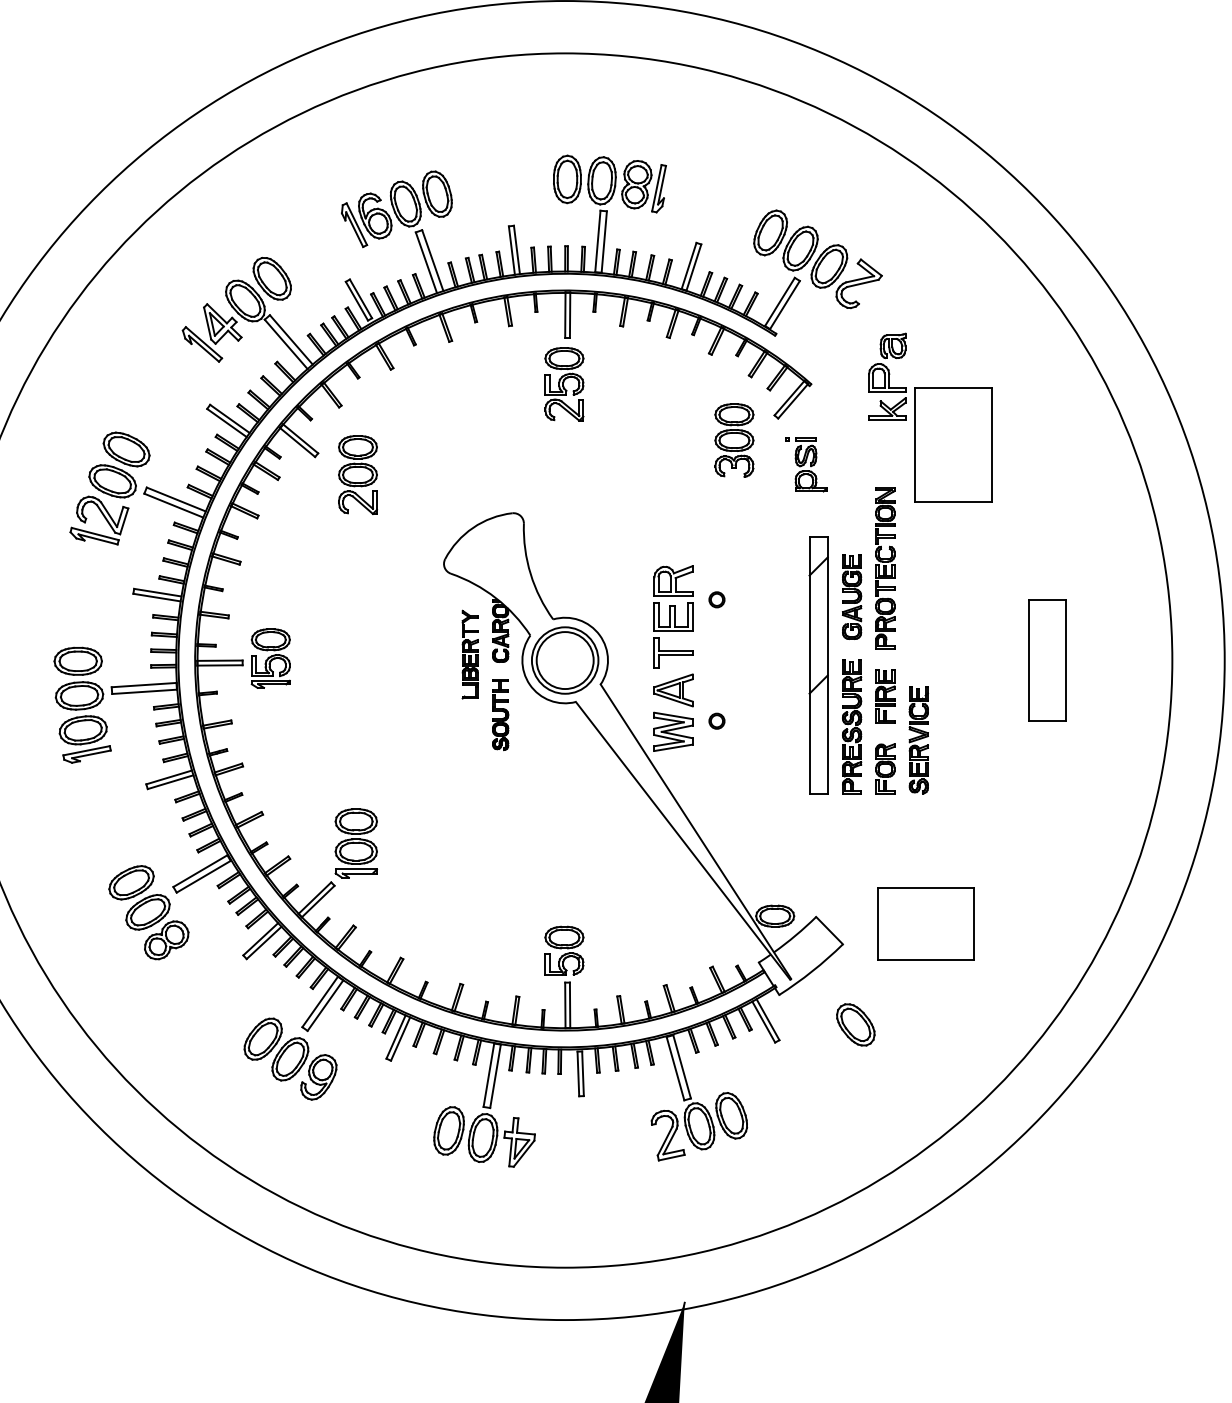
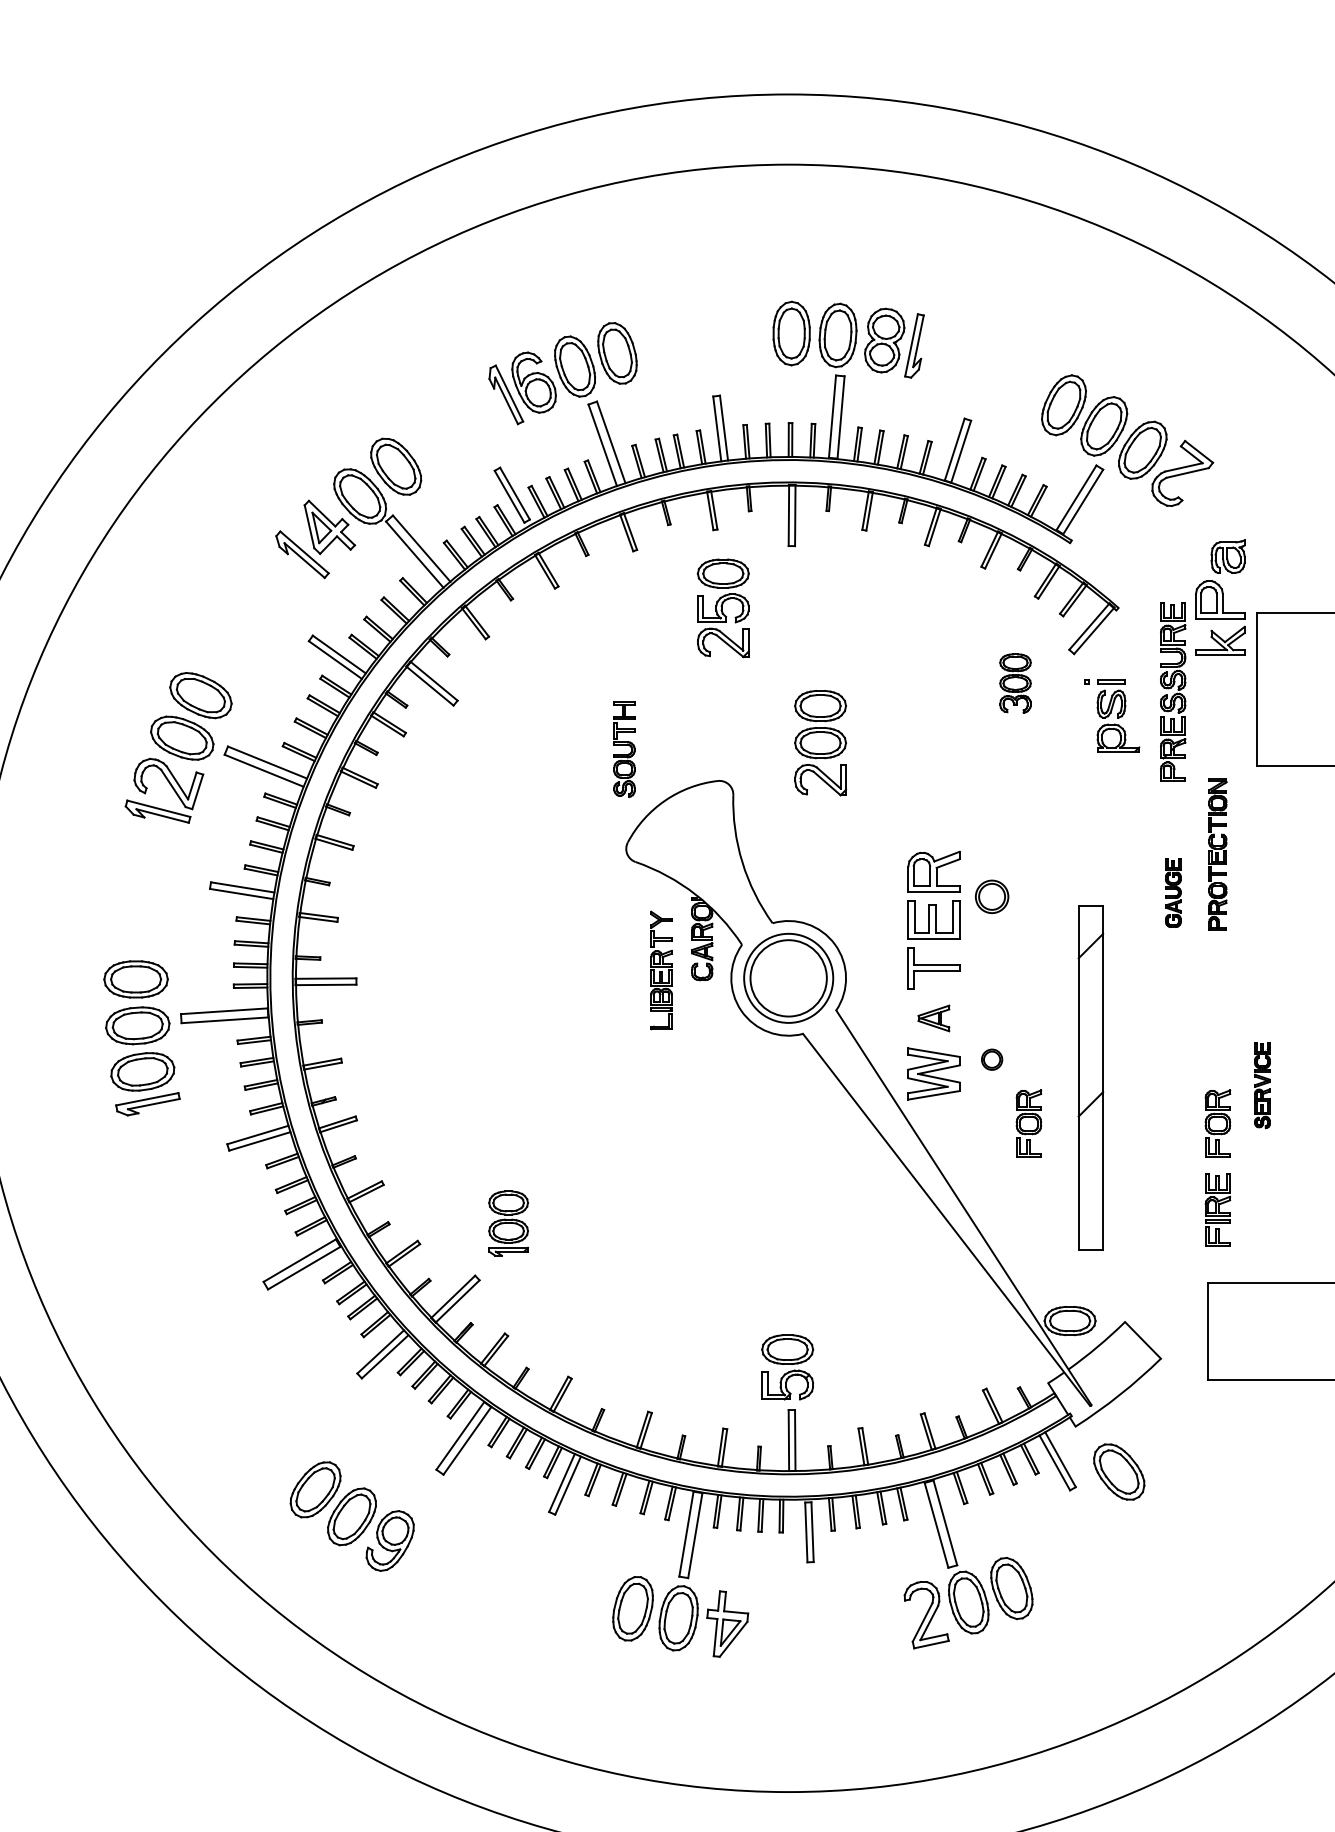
part: (564, 384) -> (723, 608), moved
part: (734, 440) -> (1015, 683), size x0.6
part: (357, 474) -> (819, 742), moved
part: (885, 568) -> (1217, 855), size x0.7
part: (852, 596) -> (1173, 892), size x0.6
circle: (716, 599) -> (991, 896), size x1.6
part: (270, 658) -> (393, 975), removed
part: (818, 665) -> (1090, 1078), moved
part: (673, 690) -> (933, 1018), size x0.6
part: (885, 696) -> (1217, 1210), moved
part: (500, 715) -> (624, 750), moved
part: (852, 726) -> (1173, 691), moved
part: (918, 740) -> (1262, 1085), size x0.6
part: (744, 768) -> (1028, 1123), added
part: (355, 843) -> (507, 1223), size x0.7
part: (148, 912) -> (230, 1316), removed
part: (855, 1024) -> (1118, 1471), moved
part: (290, 1058) -> (352, 1515), moved

